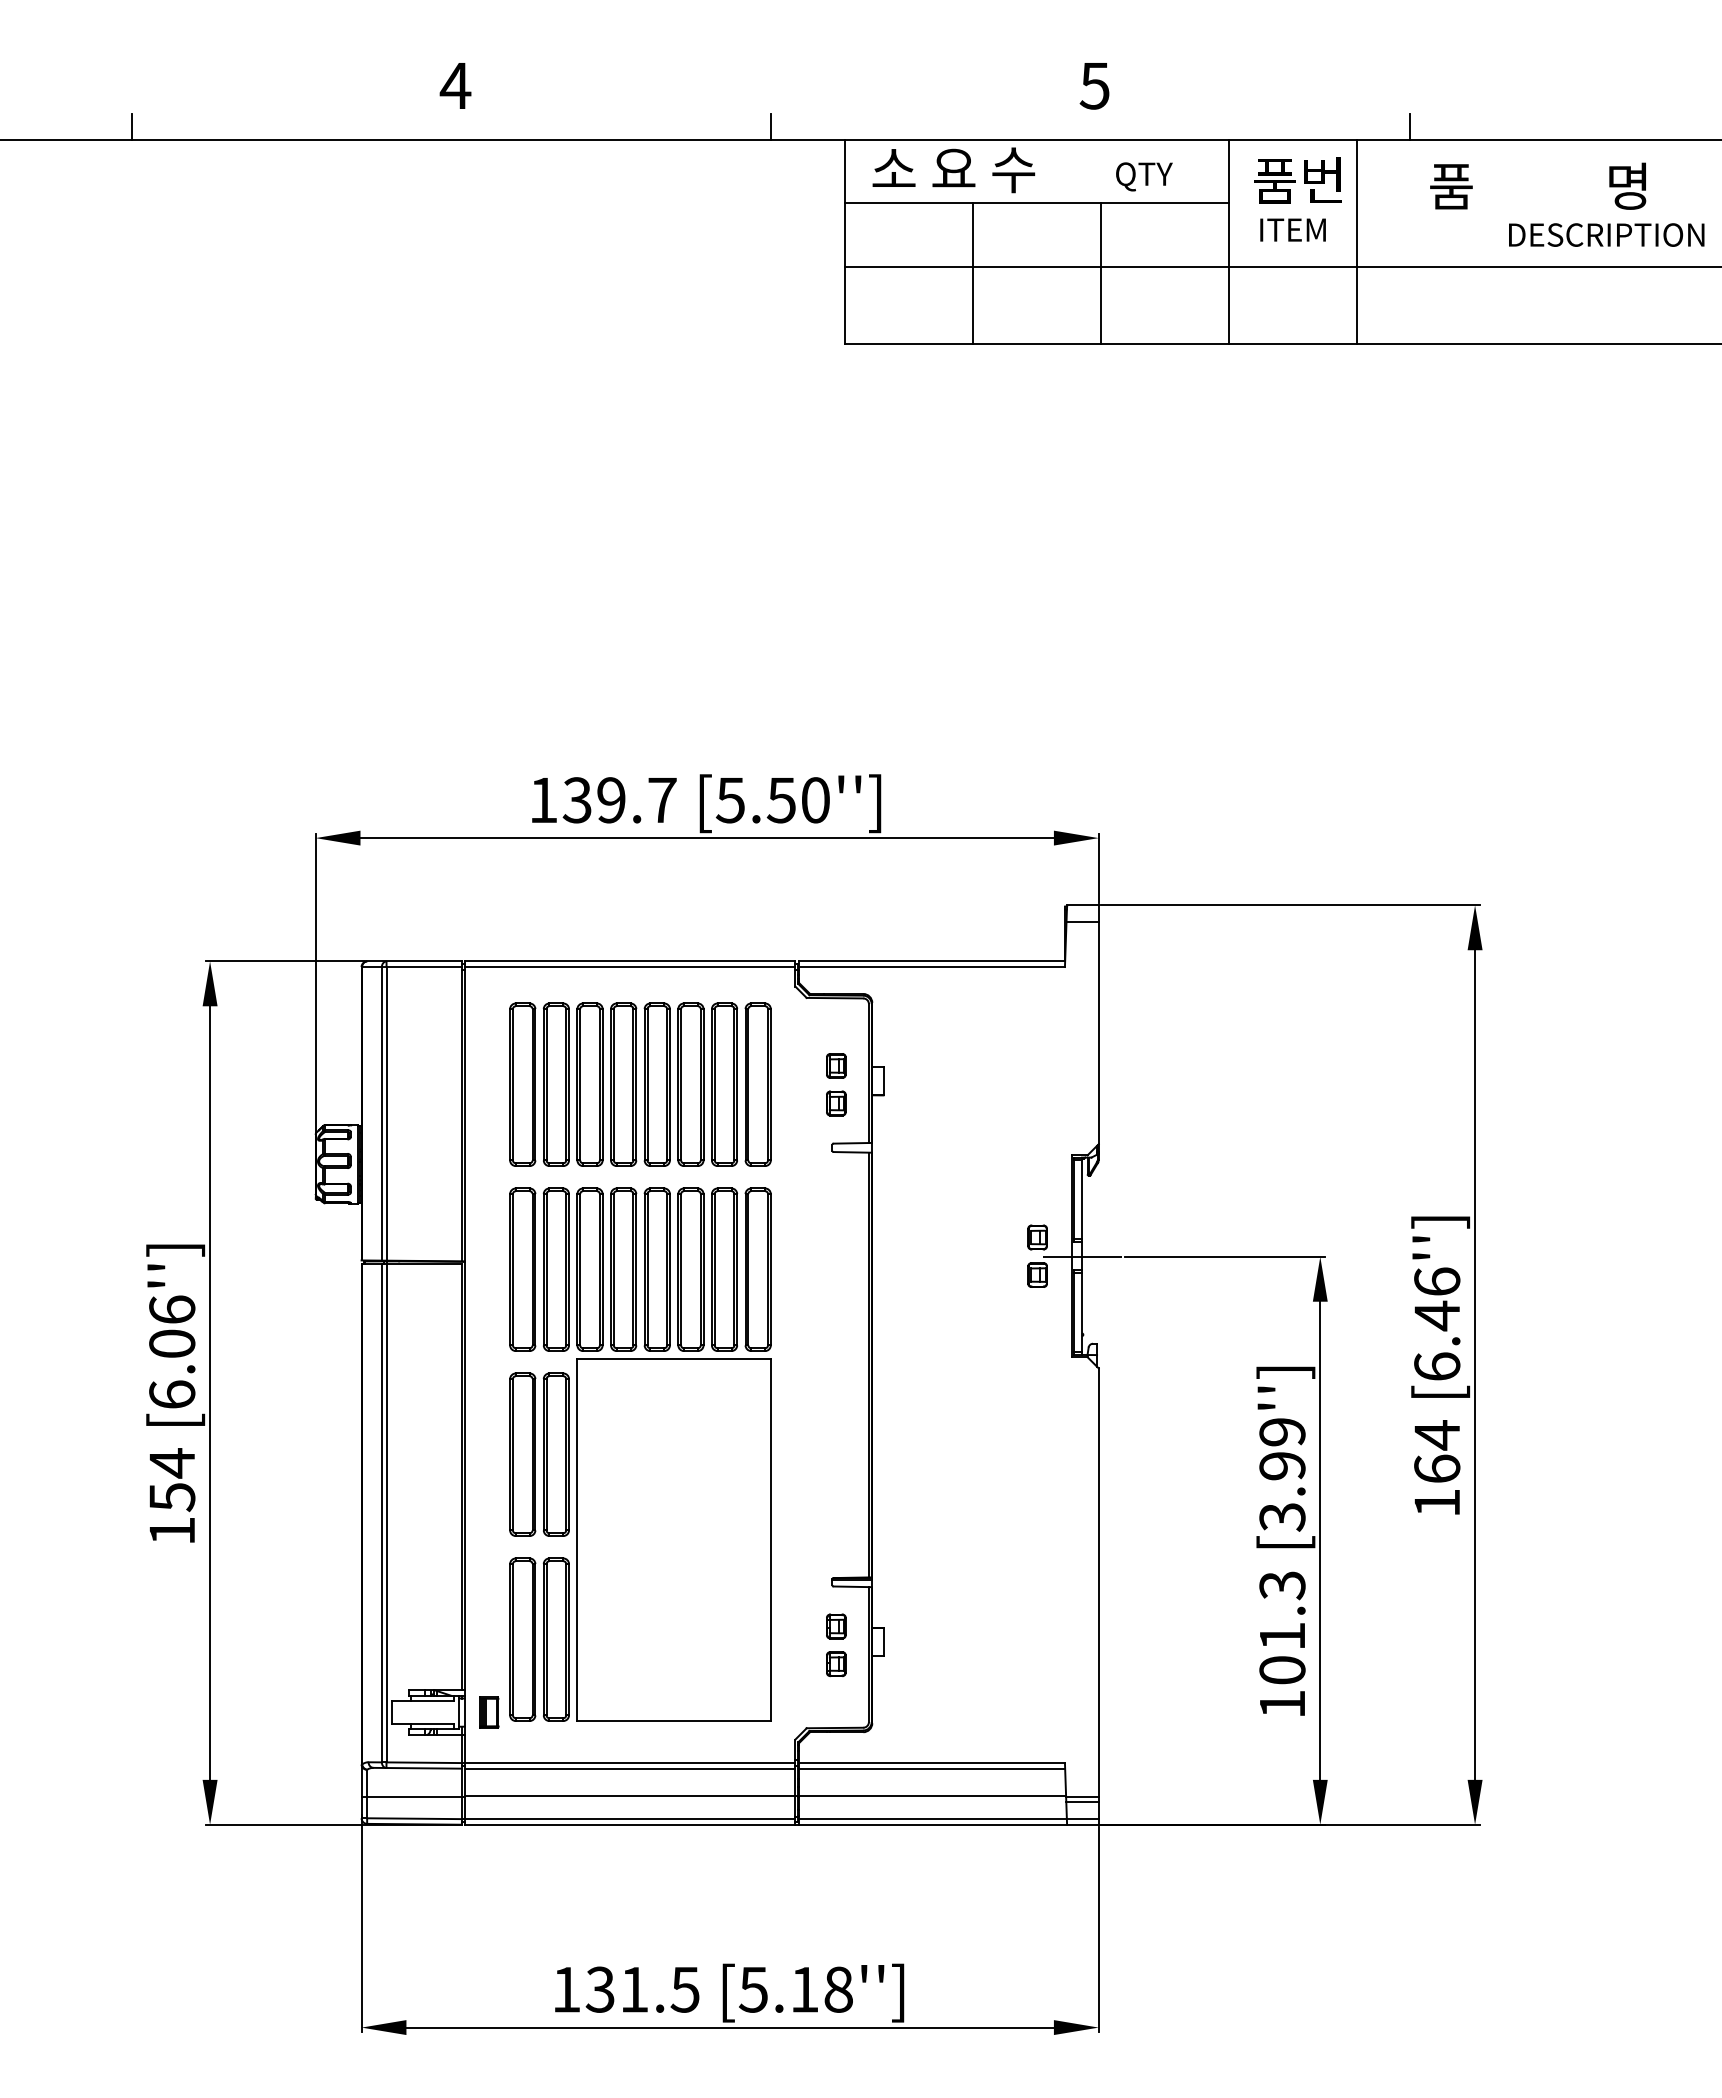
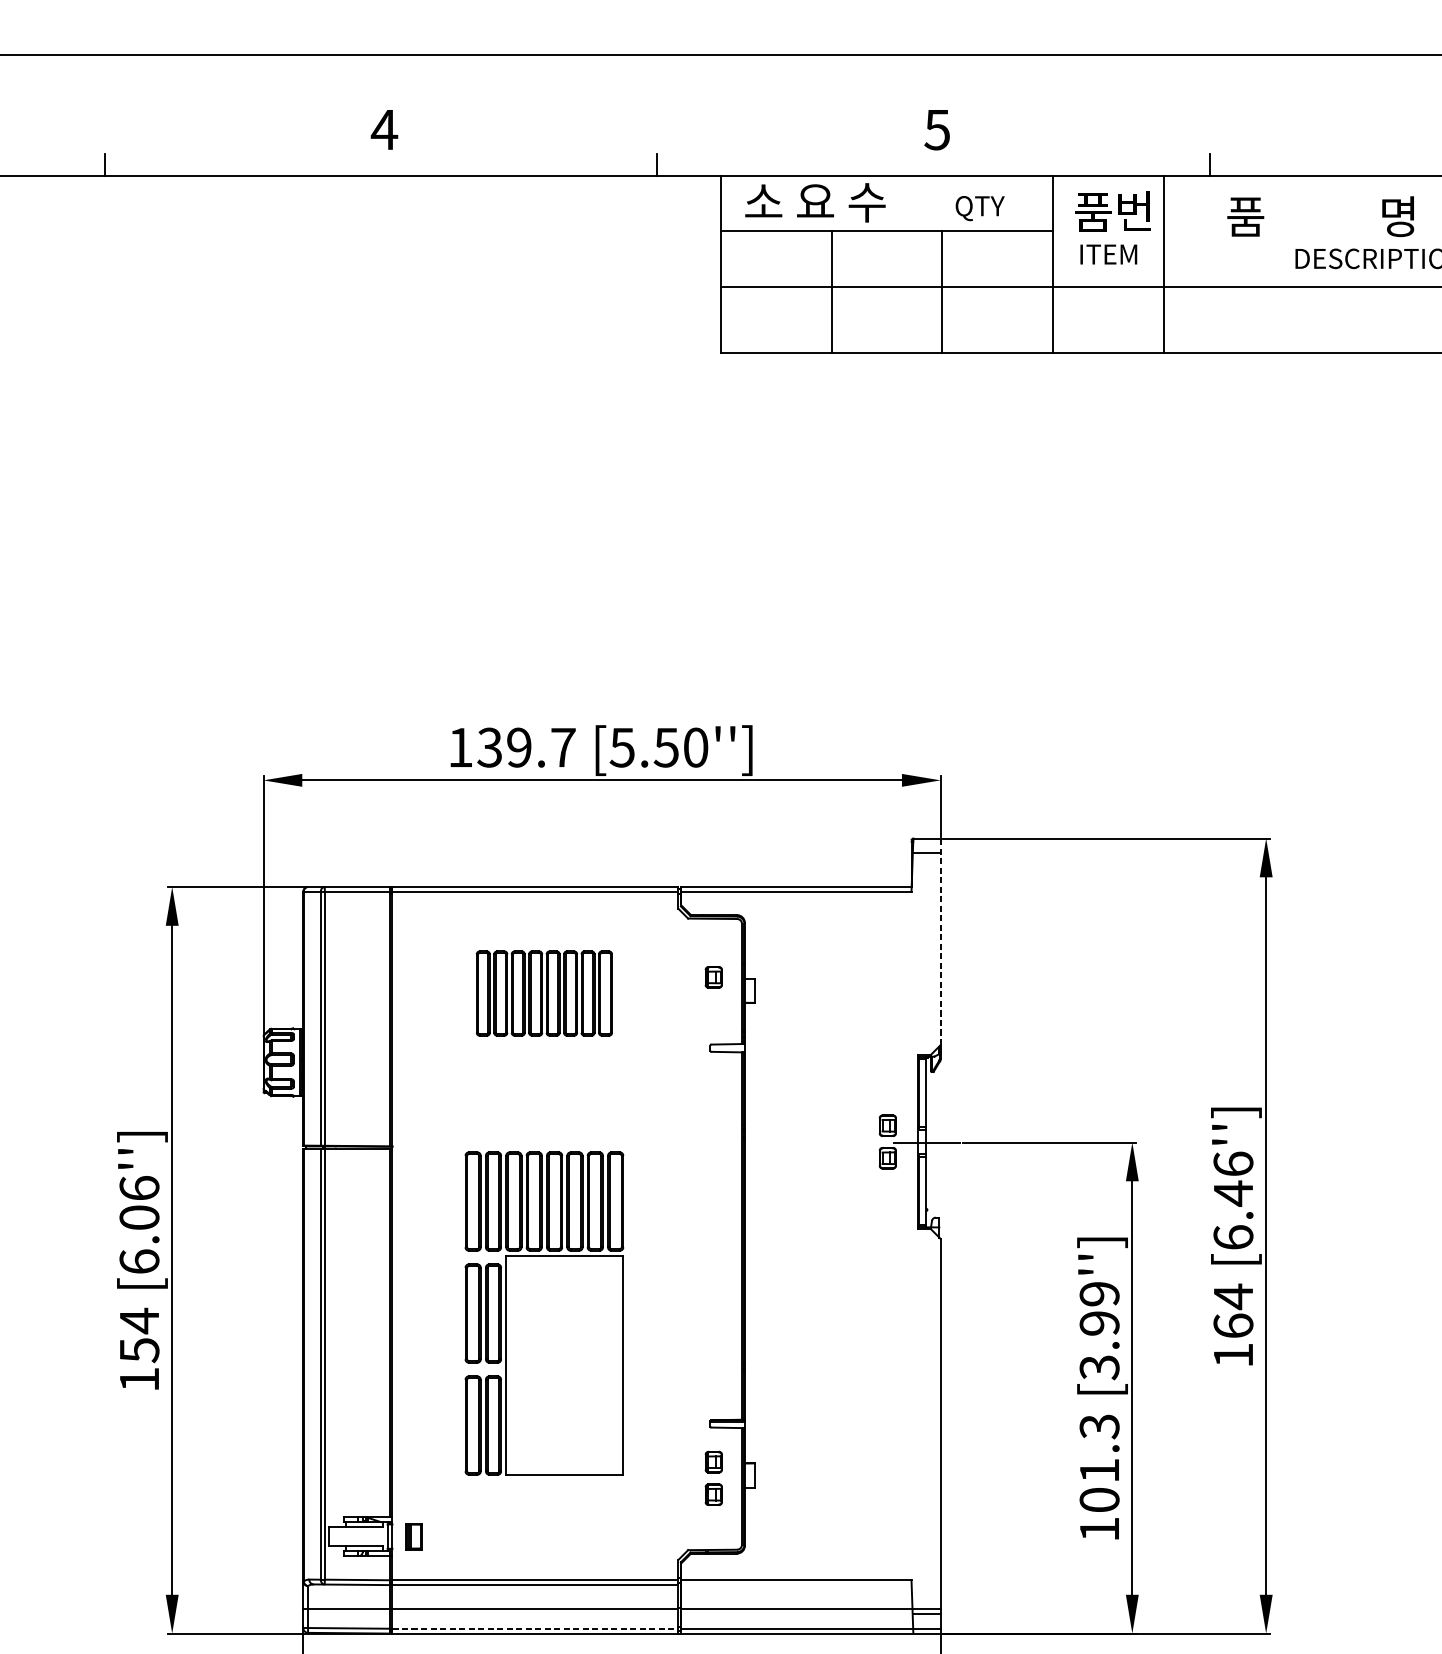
line: (1098, 1024) -> (940, 941), solid -> dashed
part: (640, 1084) -> (544, 993), size x0.6
part: (836, 1103) -> (713, 1009), removed
part: (640, 1454) -> (544, 1313), size x0.7
line: (931, 1768) -> (796, 1584), removed
line: (630, 1819) -> (535, 1629), solid -> dashed

